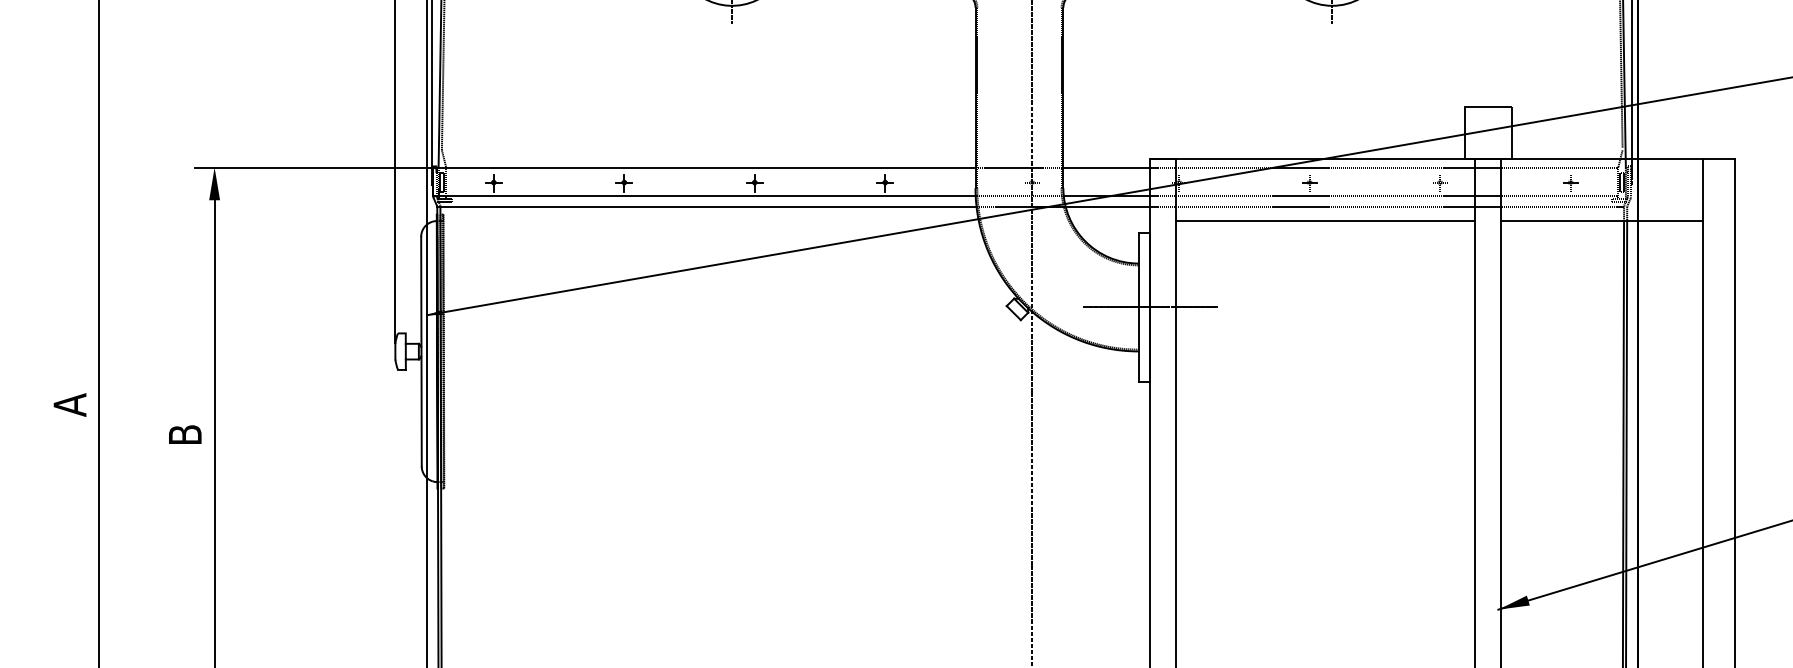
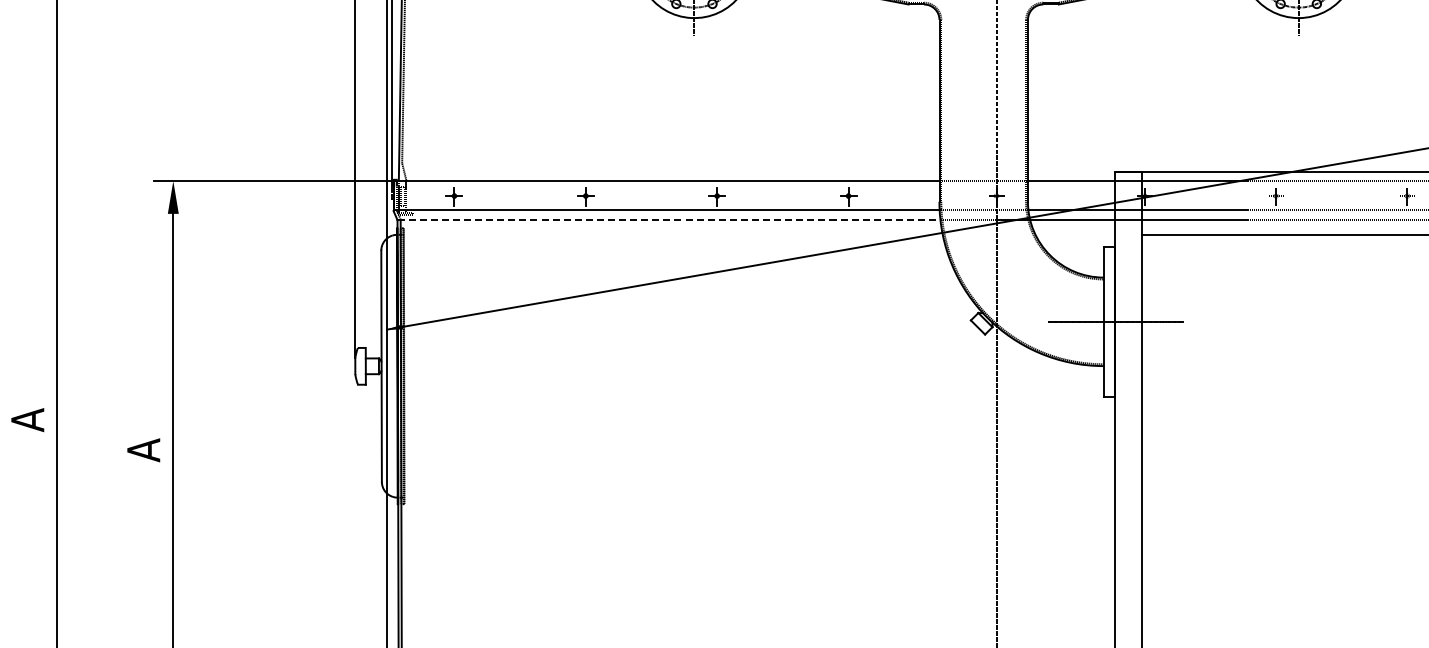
line: (706, 206) -> (668, 220), solid -> dashed
text: (185, 434) -> (143, 449), B -> A

